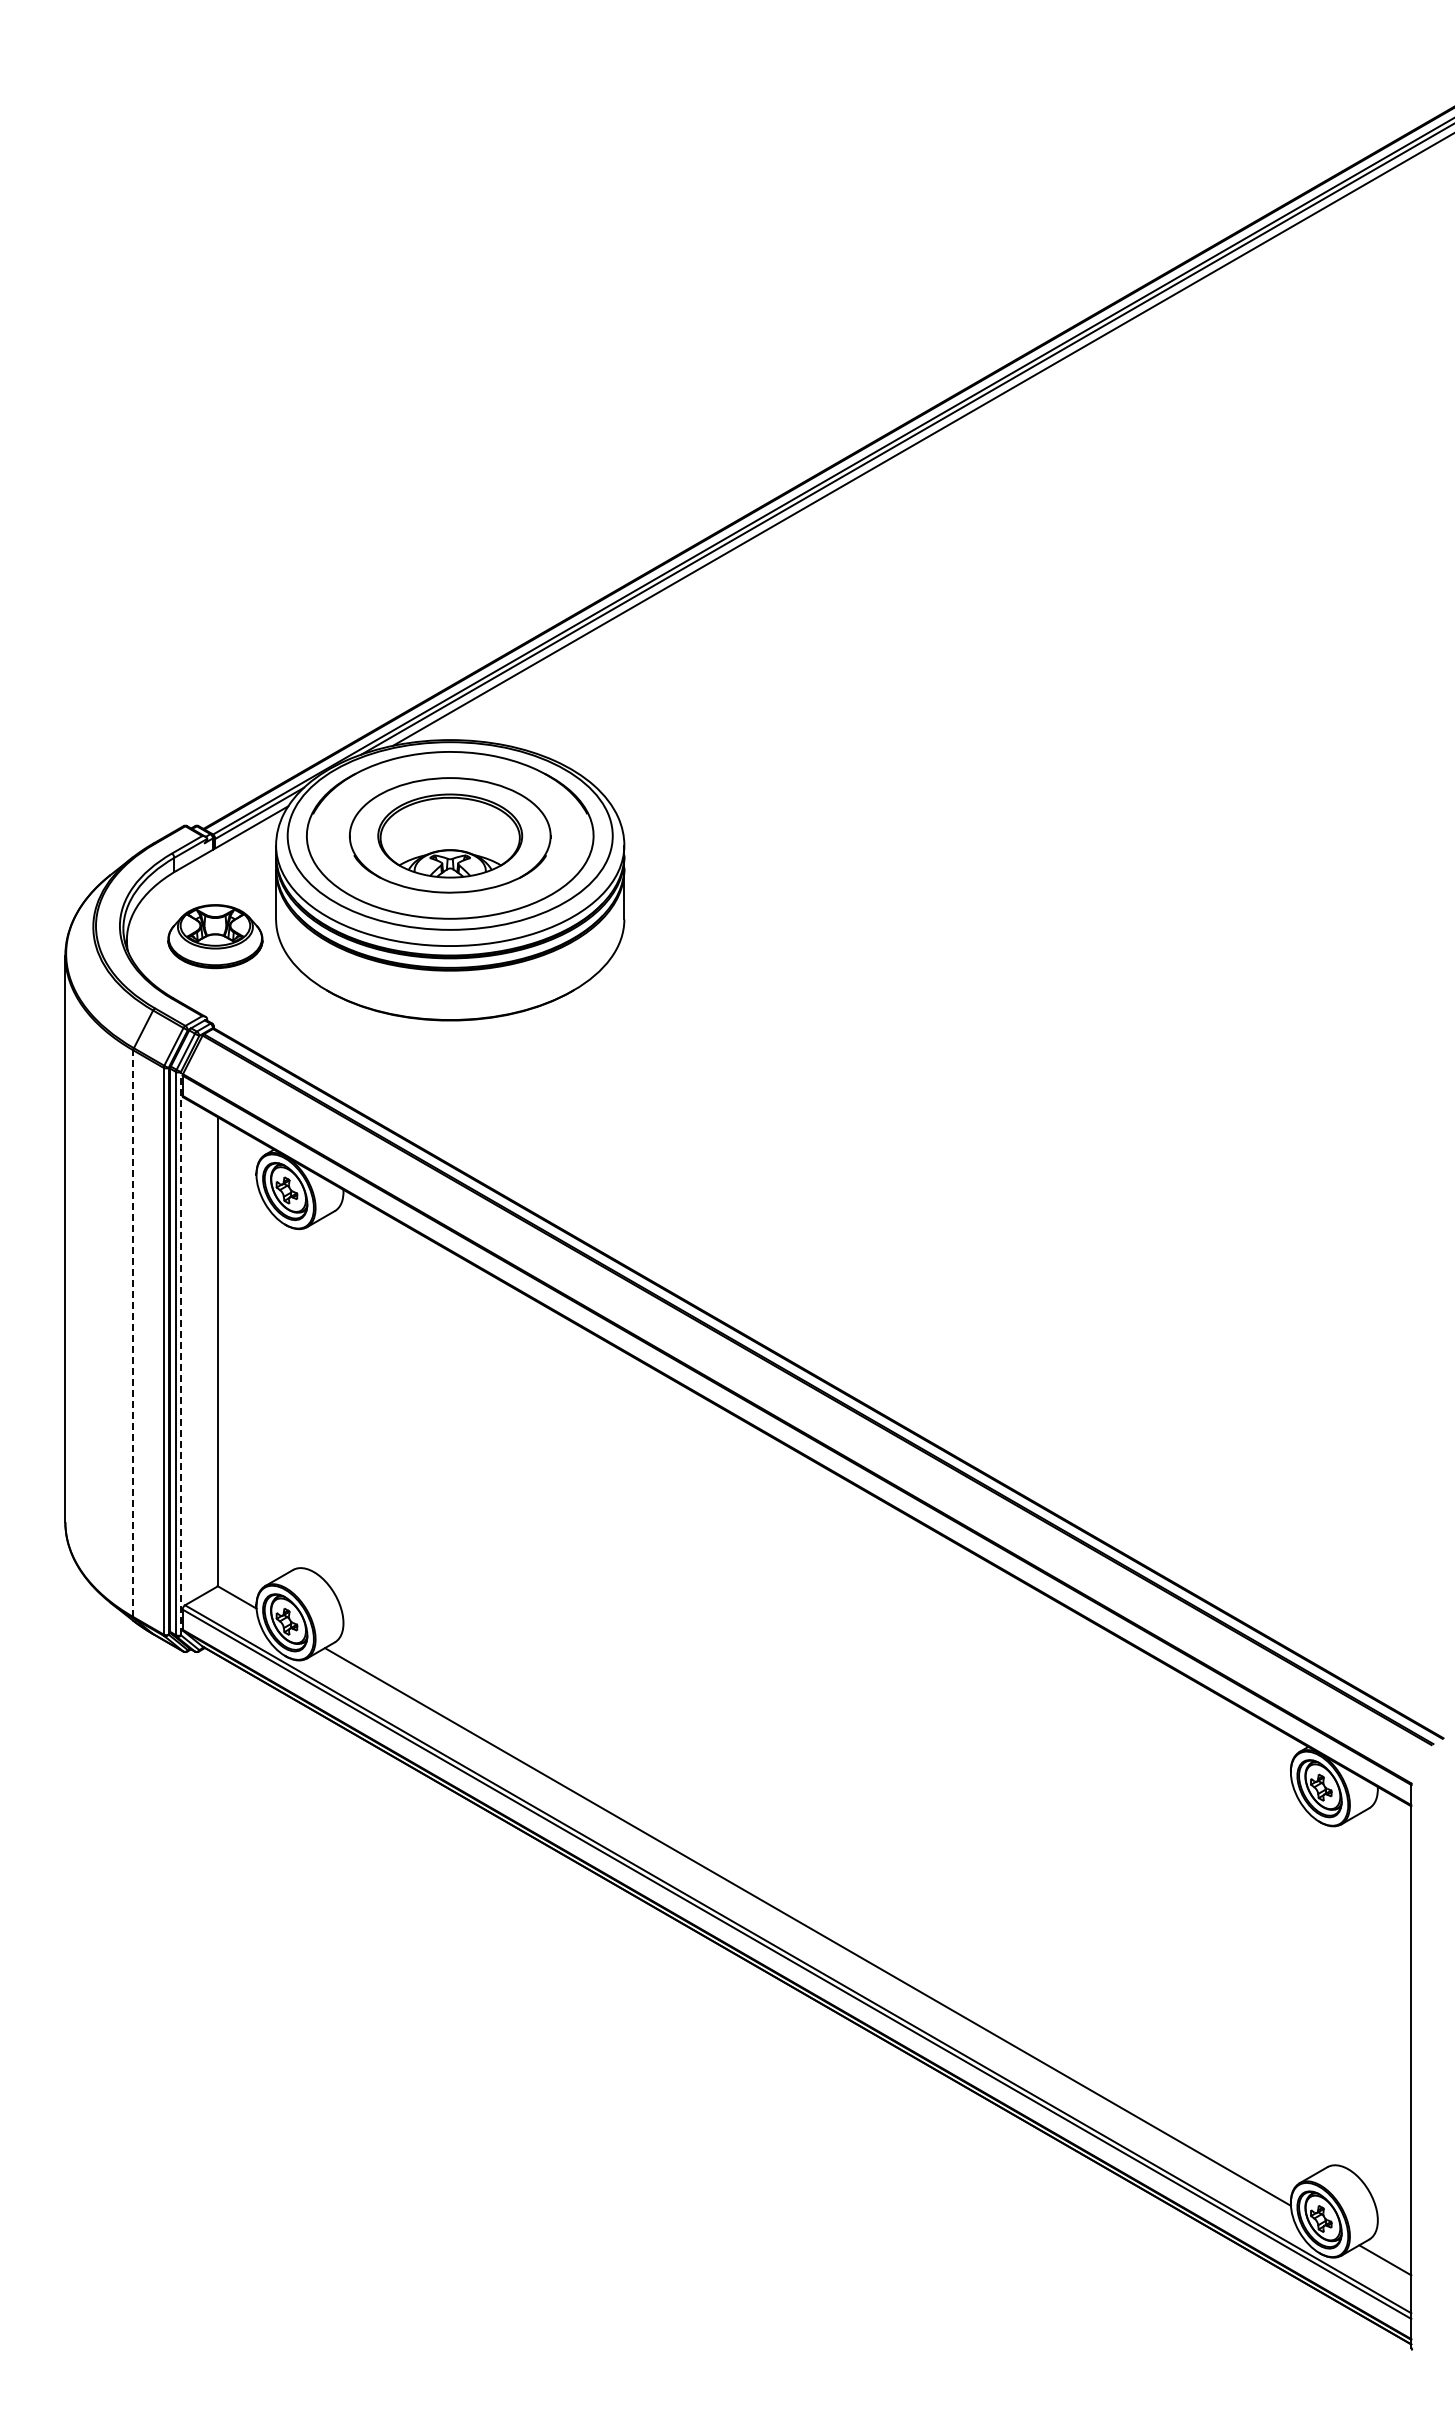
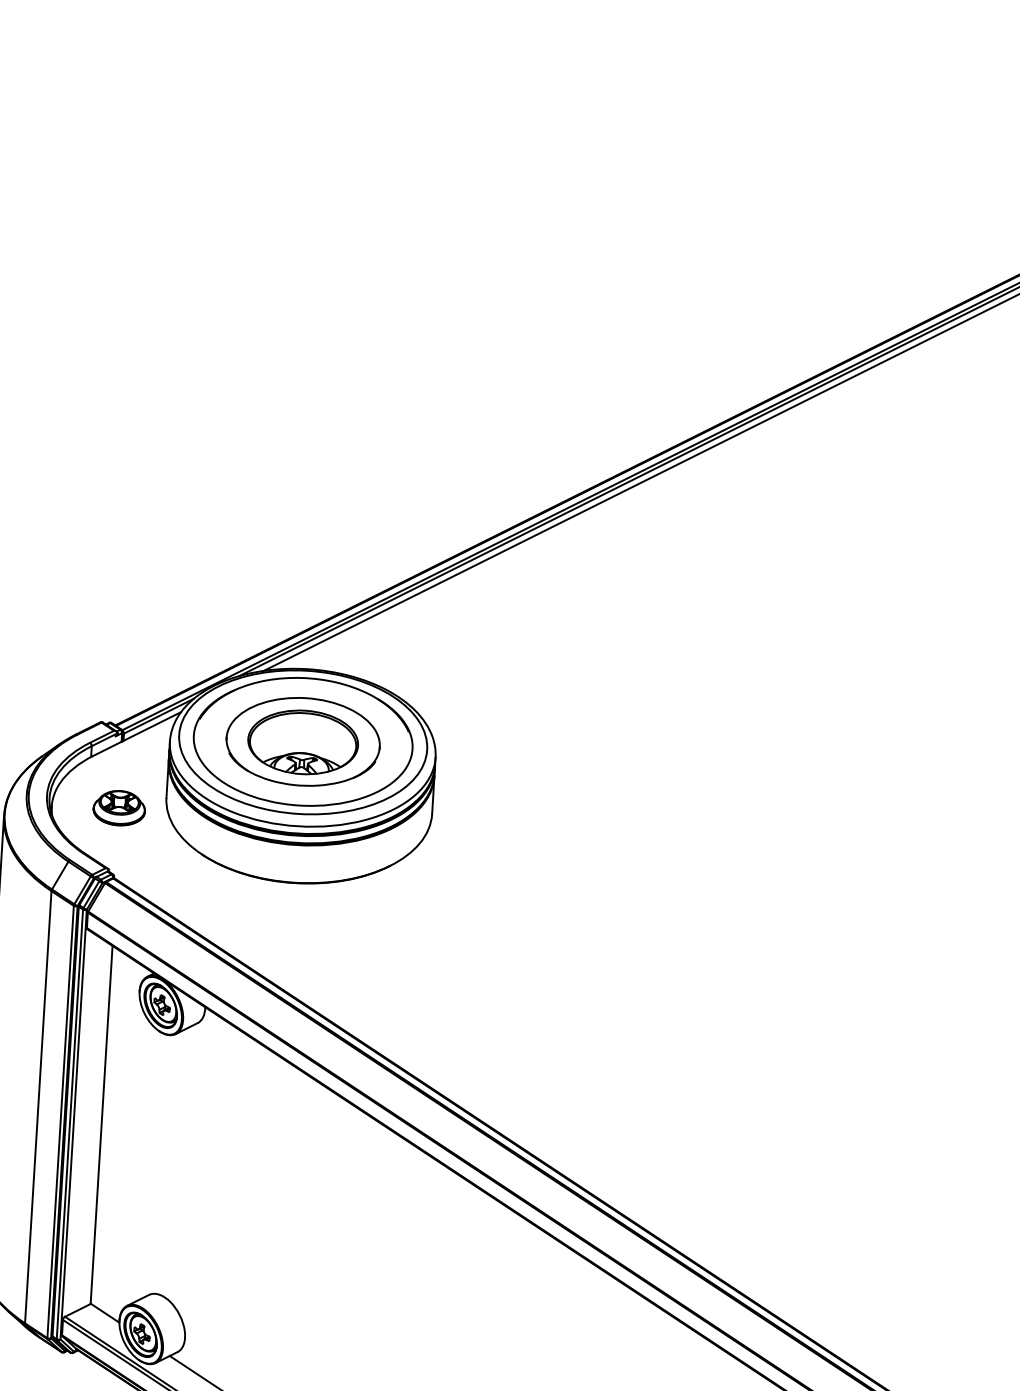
part: (215, 936) -> (119, 808), size x0.71
line: (133, 1333) -> (38, 1107), dashed -> solid
line: (180, 1353) -> (73, 1124), dashed -> solid

